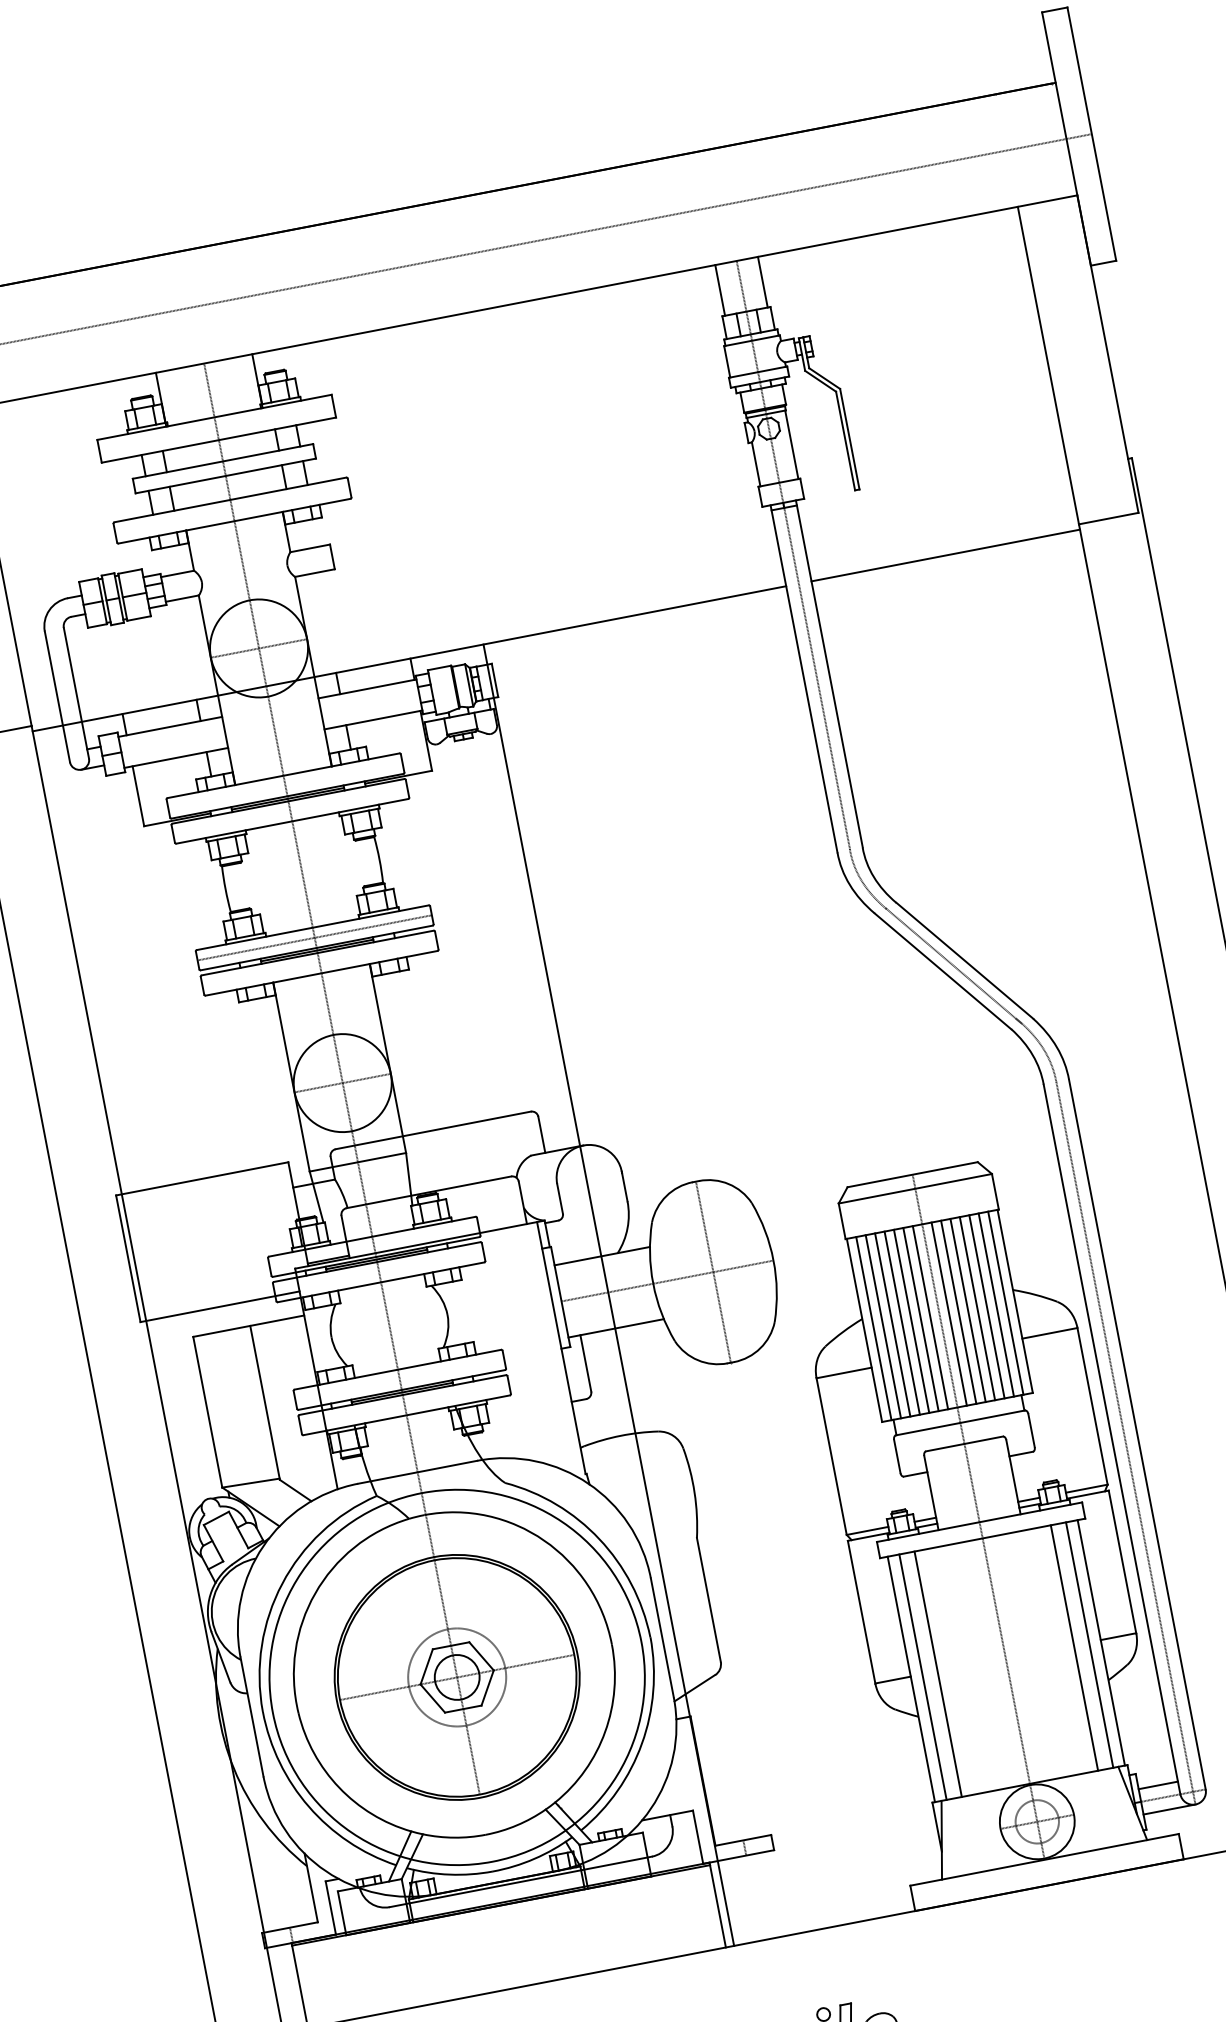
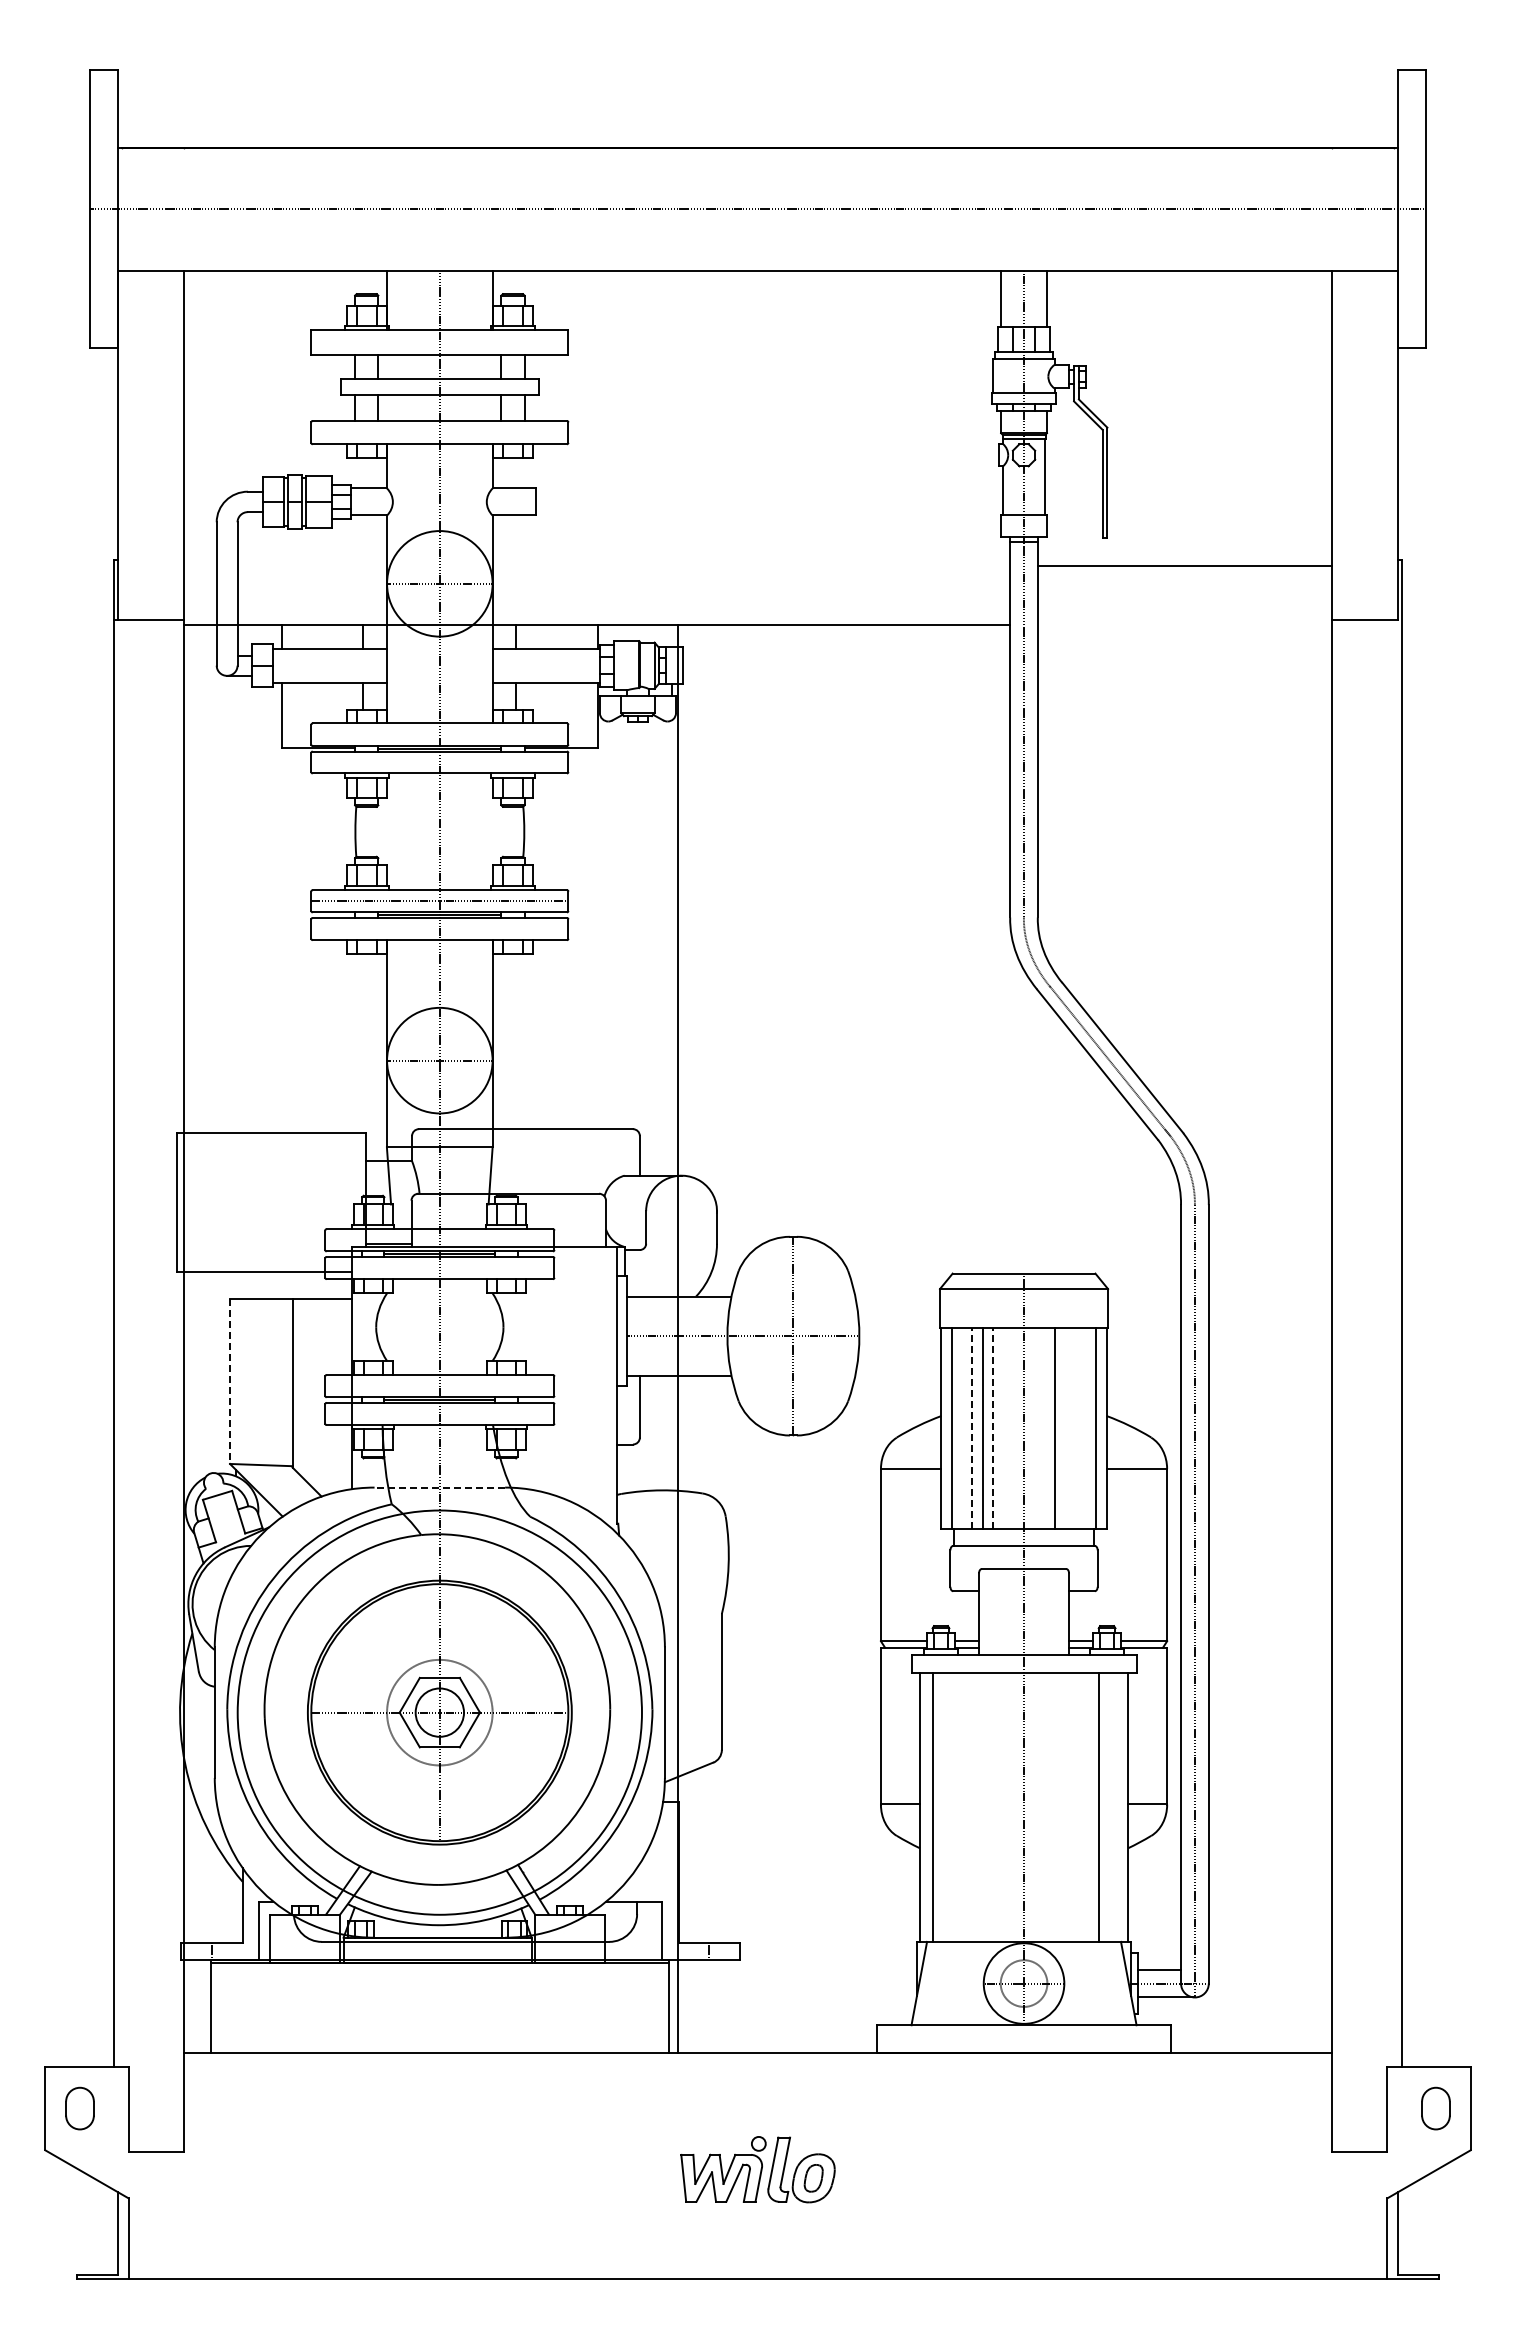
line: (945, 555) -> (1184, 566), moved
line: (996, 1304) -> (1086, 1428), removed
line: (986, 1306) -> (1075, 1428), removed
line: (977, 1308) -> (1065, 1428), removed
line: (958, 1312) -> (1044, 1428), removed
line: (949, 1314) -> (1034, 1428), removed
line: (930, 1317) -> (1013, 1428), removed
line: (921, 1319) -> (1003, 1428), removed
line: (911, 1321) -> (993, 1428), solid -> dashed
line: (892, 1324) -> (972, 1428), solid -> dashed
line: (883, 1326) -> (962, 1428), removed
line: (208, 1412) -> (230, 1381), solid -> dashed
line: (417, 1472) -> (439, 1487), solid -> dashed
line: (1089, 1644) -> (1115, 1806), removed
line: (938, 1673) -> (949, 1806), removed

